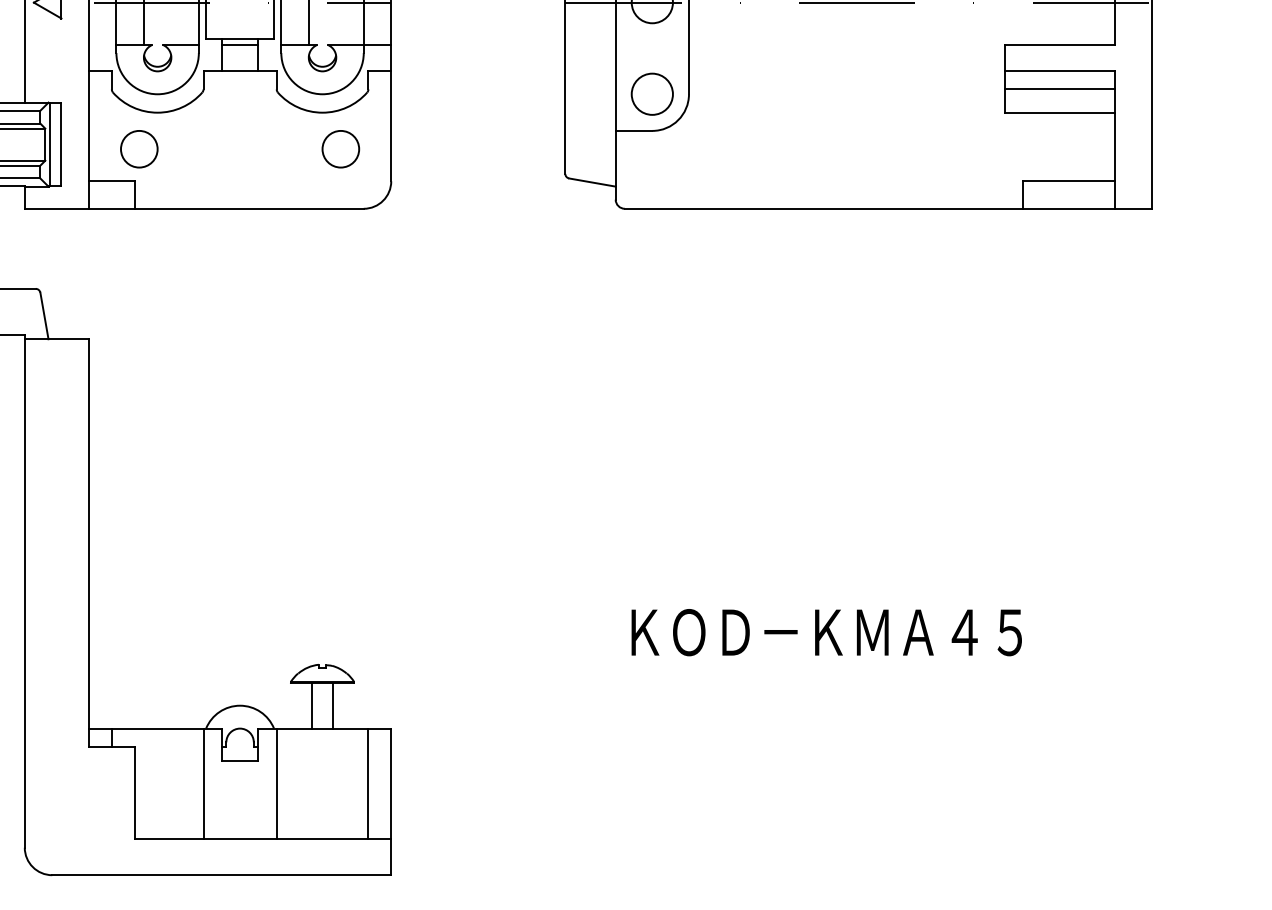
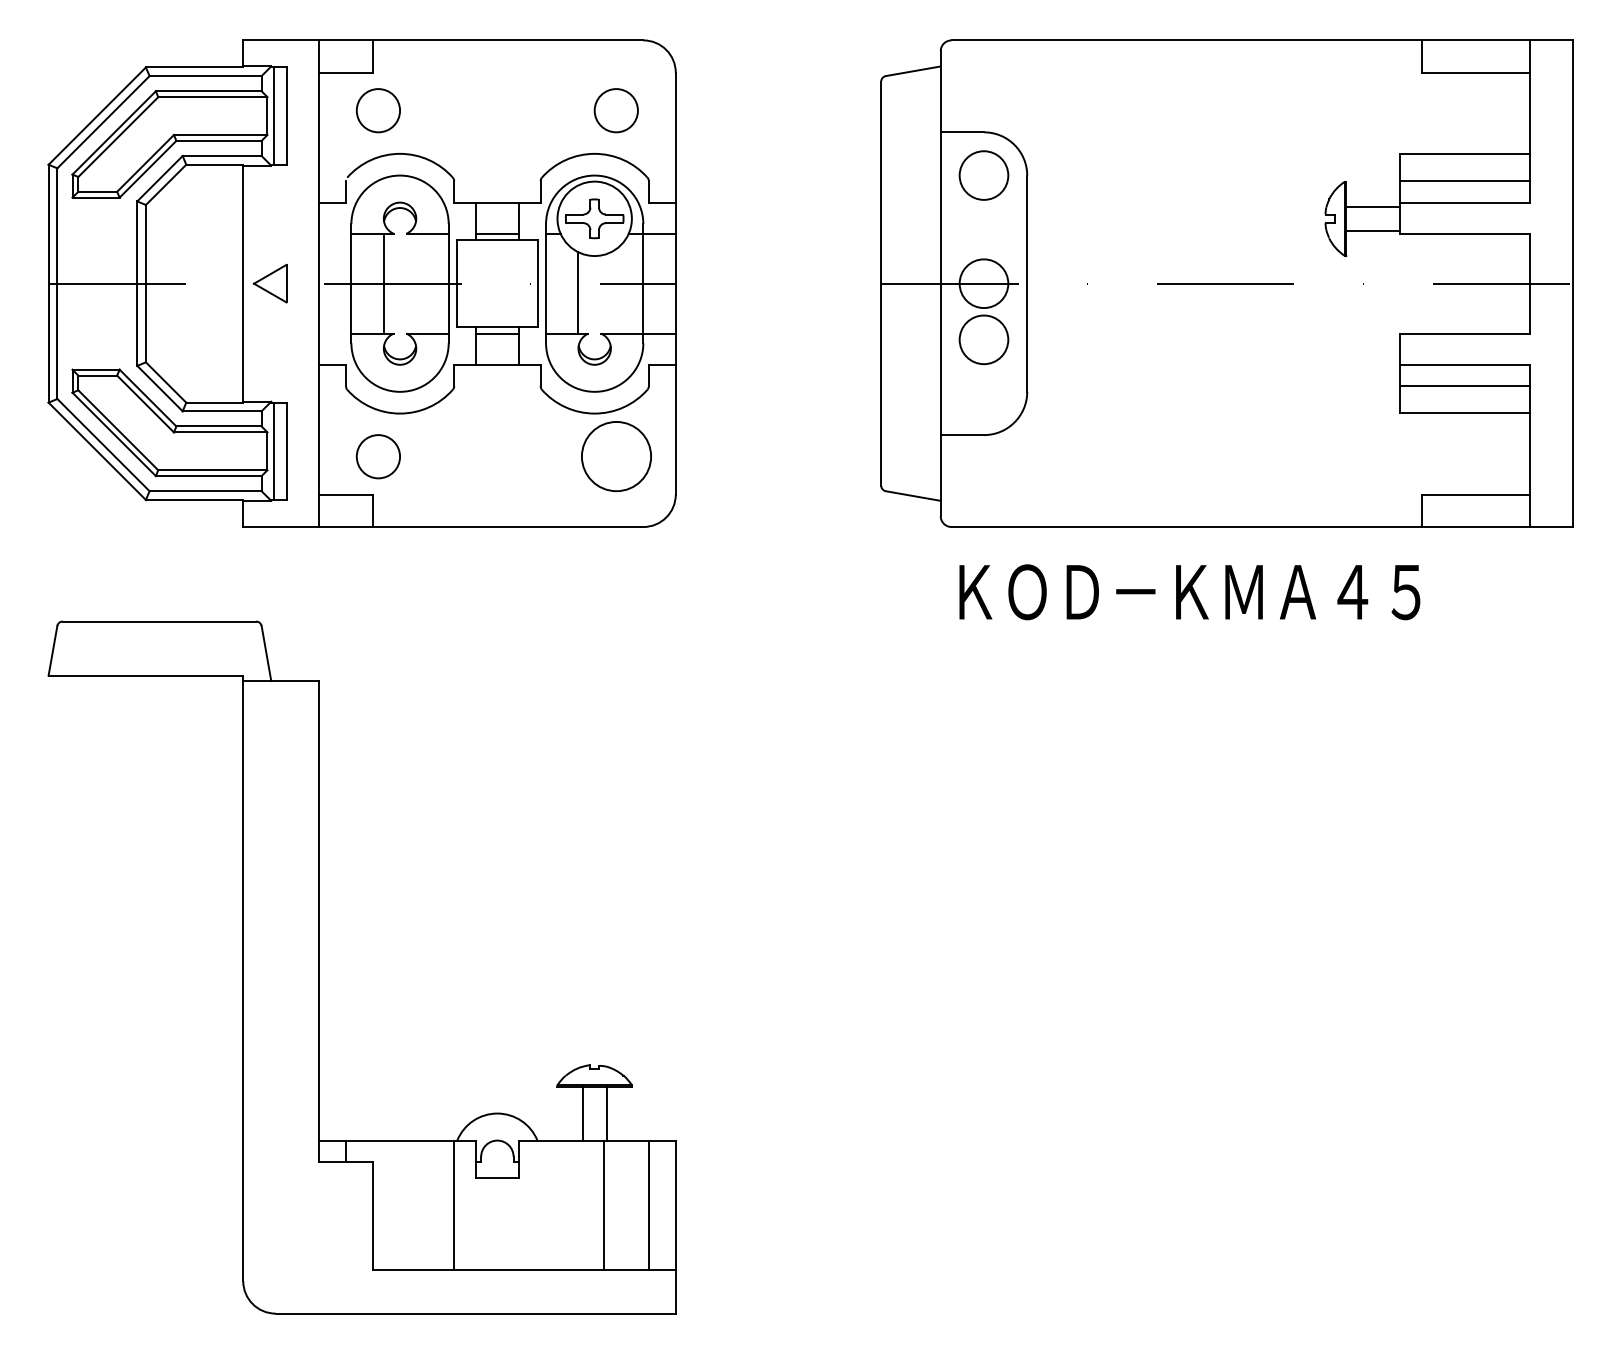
circle: (651, 93) -> (983, 339), moved
circle: (340, 149) -> (615, 456), size x1.6
text: (826, 632) -> (1189, 592), moved
line: (276, 783) -> (603, 1205), moved

